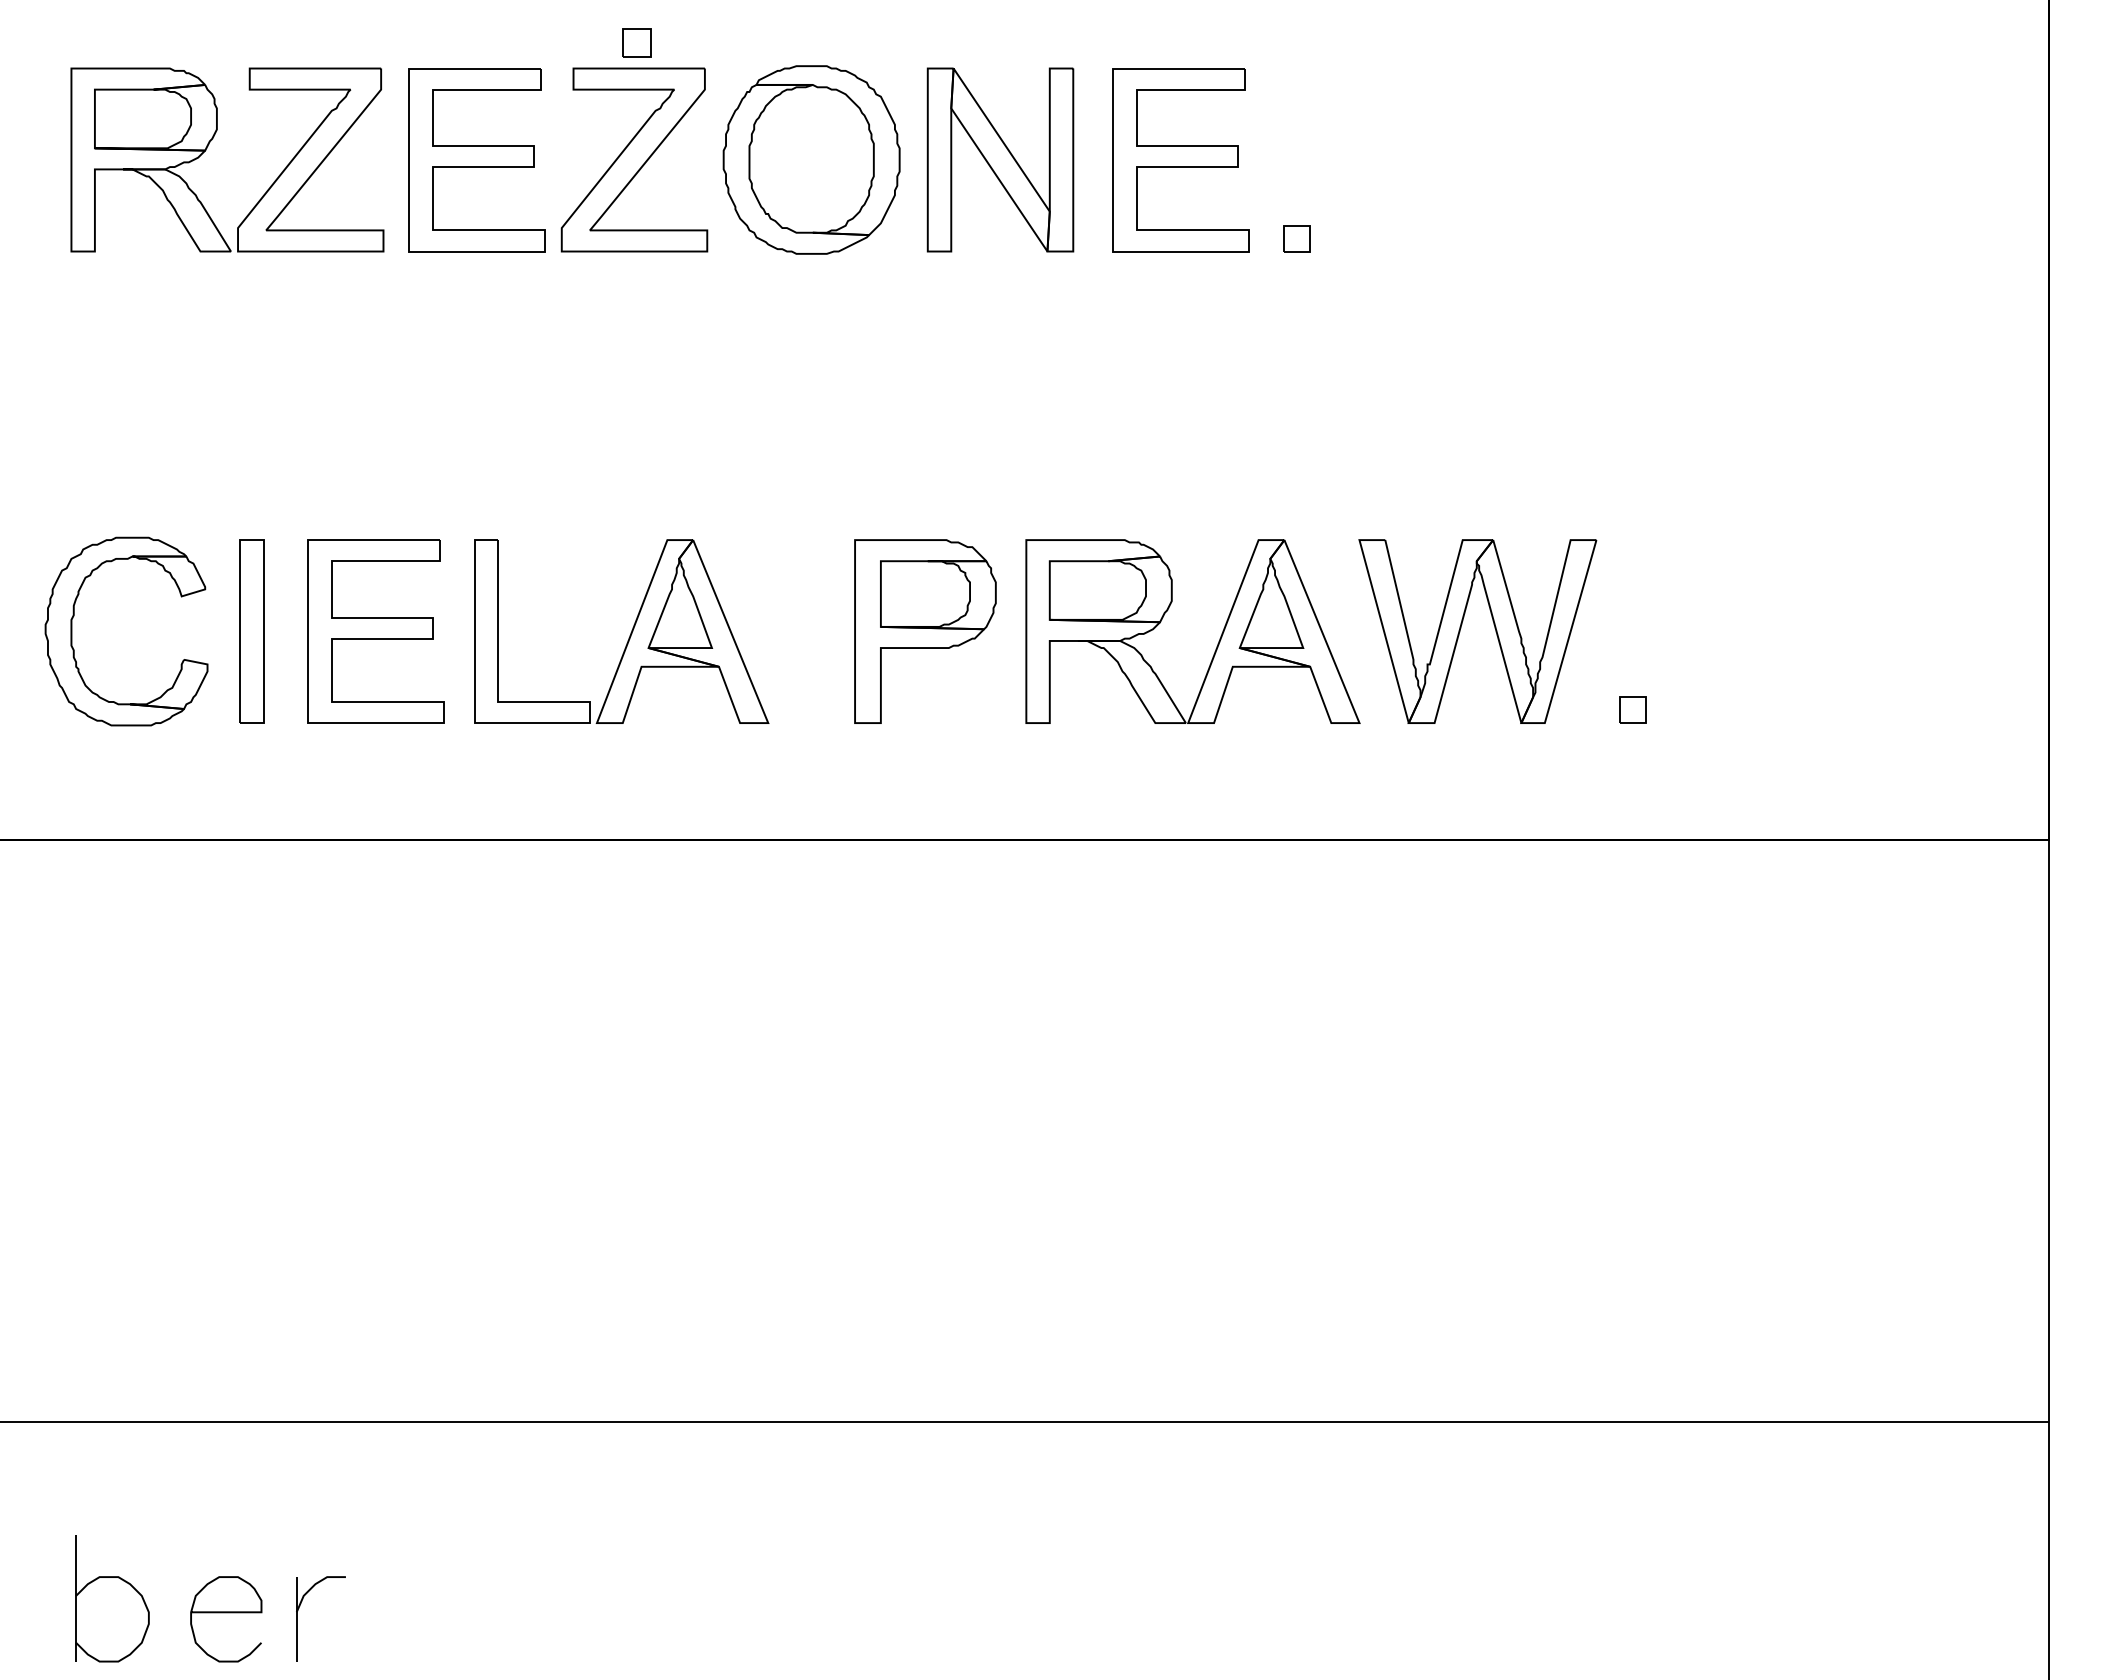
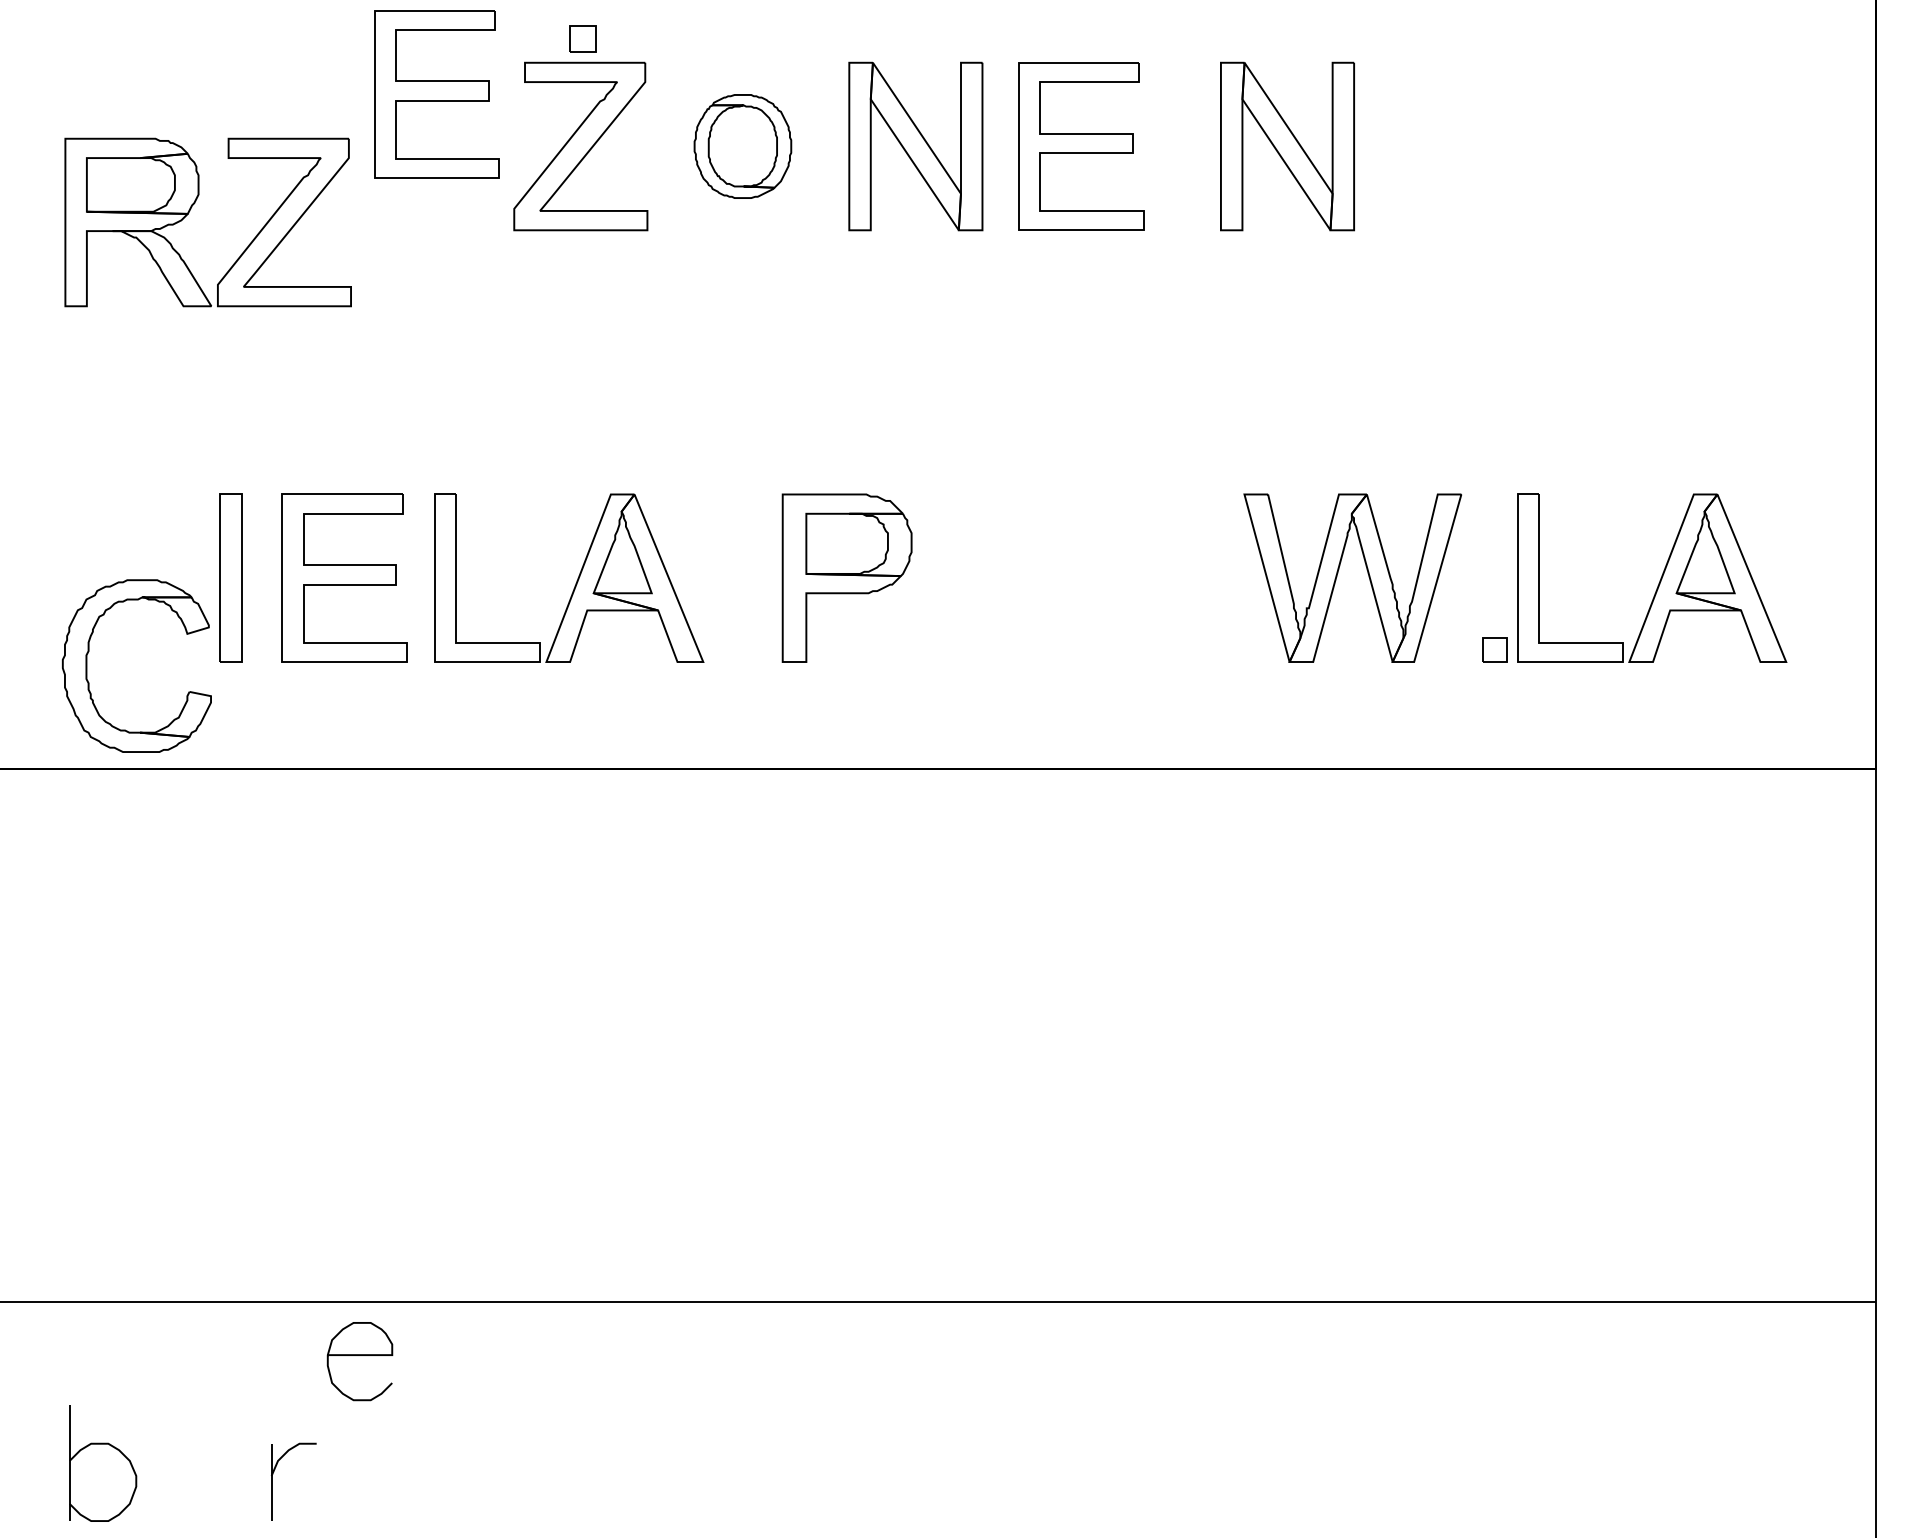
part: (207, 148) -> (189, 211), moved
part: (811, 159) -> (742, 146), size x0.6
part: (1406, 159) -> (1287, 146), added
part: (476, 160) -> (436, 94), moved
part: (1296, 238) -> (1186, 218), removed
part: (72, 631) -> (87, 666), moved
part: (1812, 635) -> (1659, 581), added
part: (1217, 643) -> (1114, 589), removed
curve: (226, 1613) -> (360, 1356), moved

